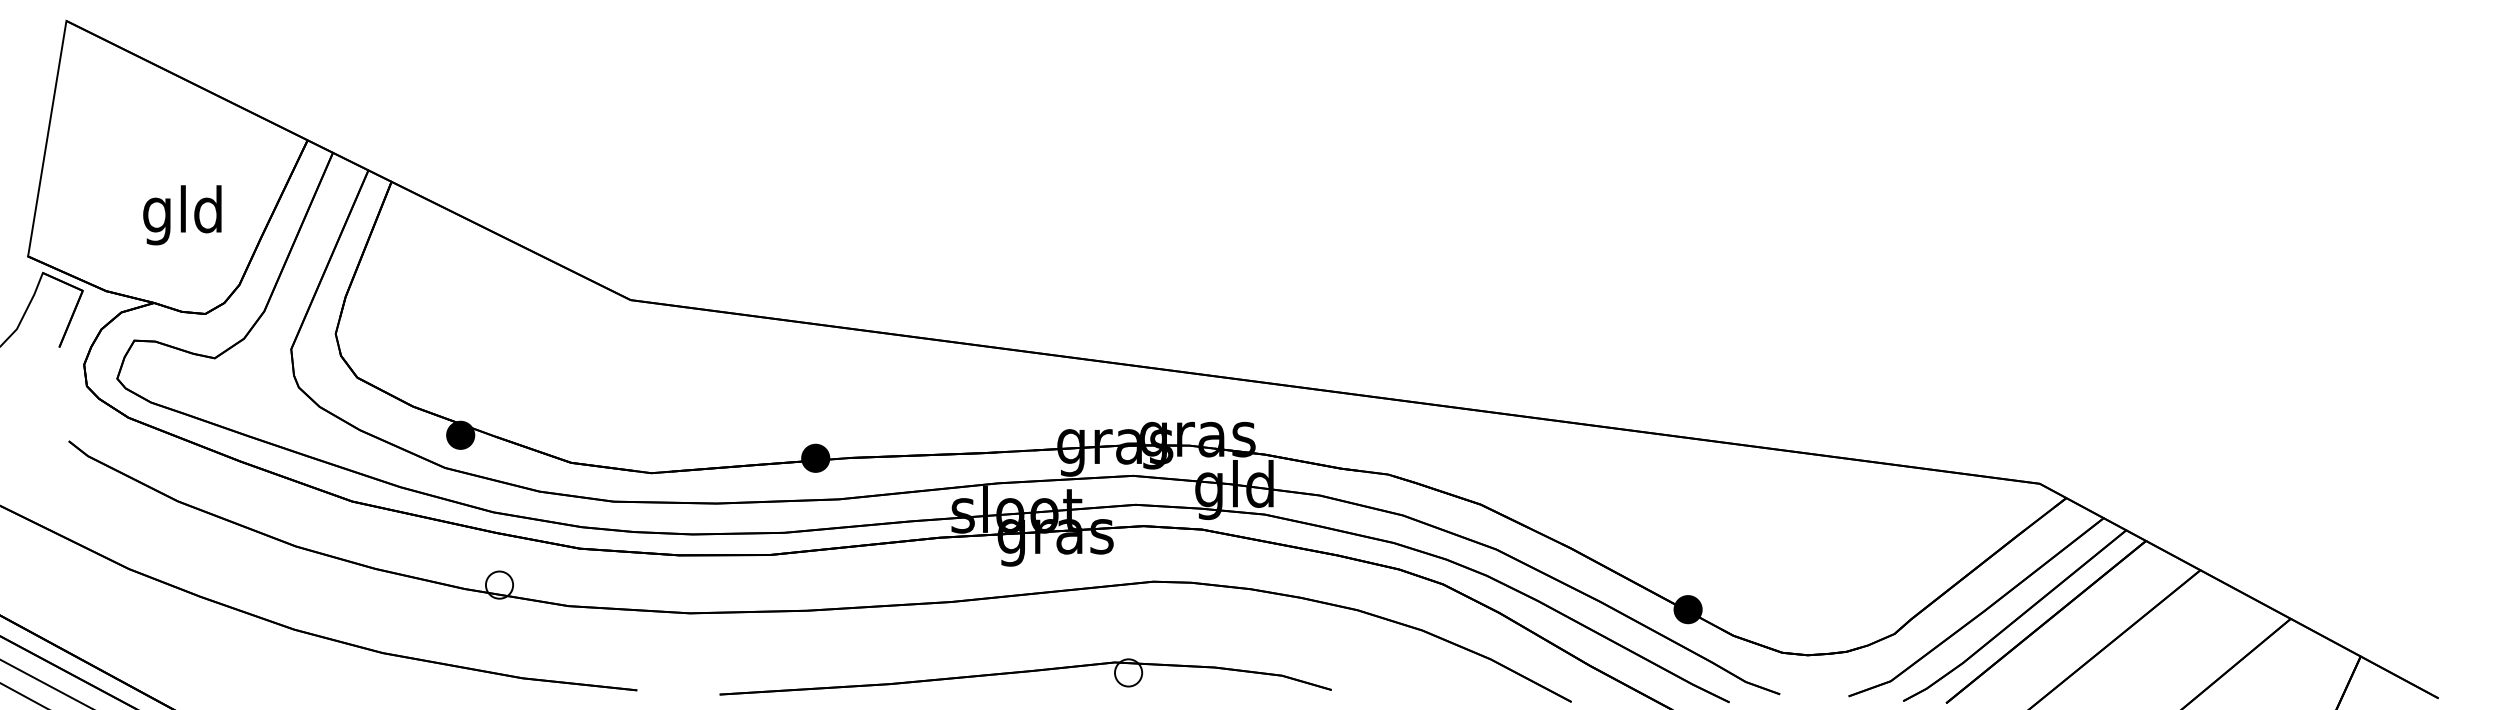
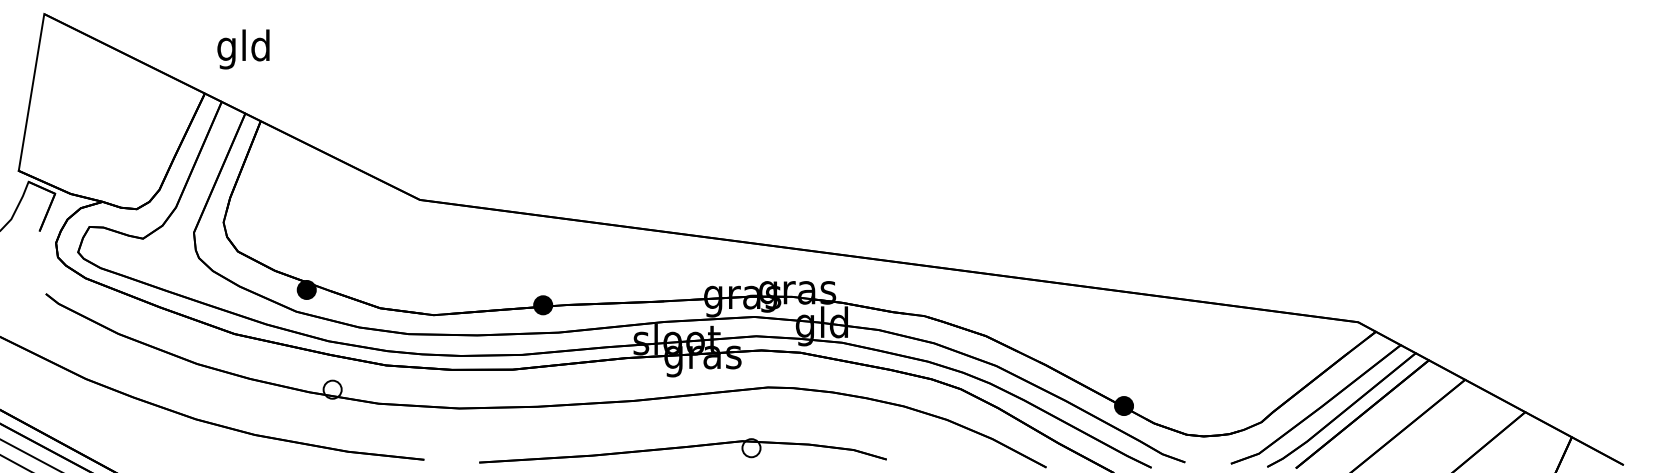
text: (182, 215) -> (243, 49), moved

